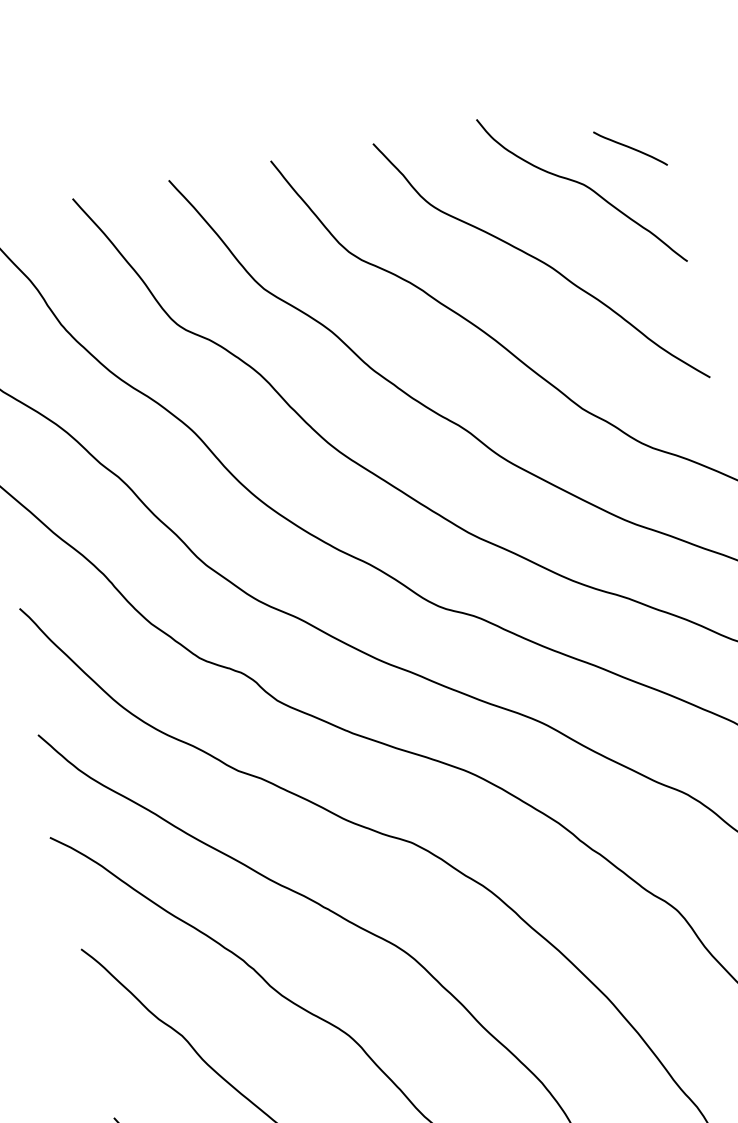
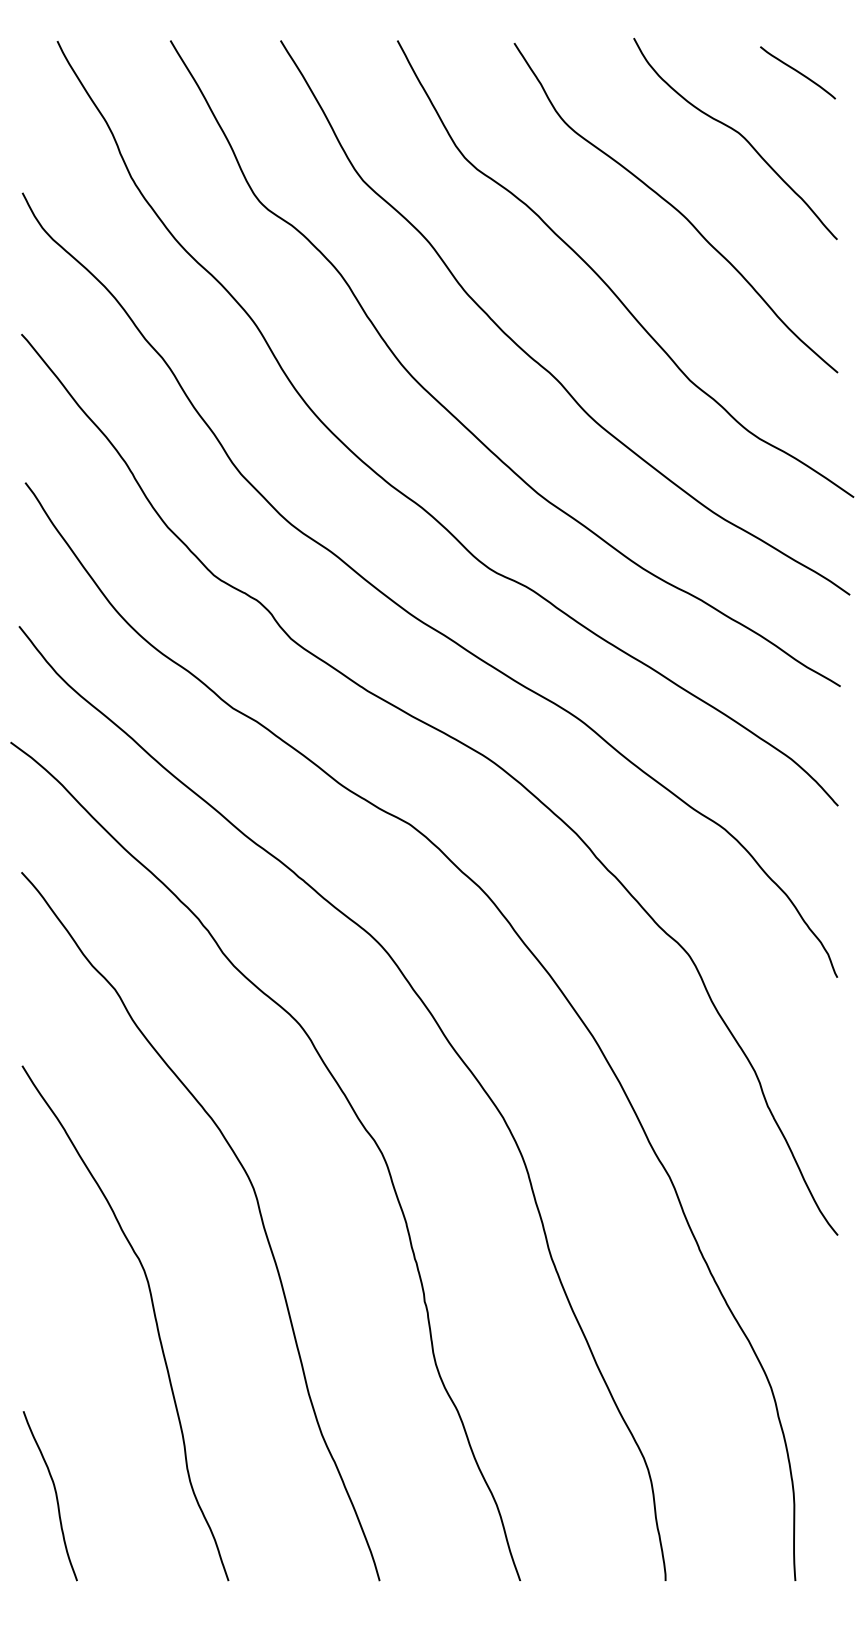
curve: (630, 148) -> (797, 72), moved

